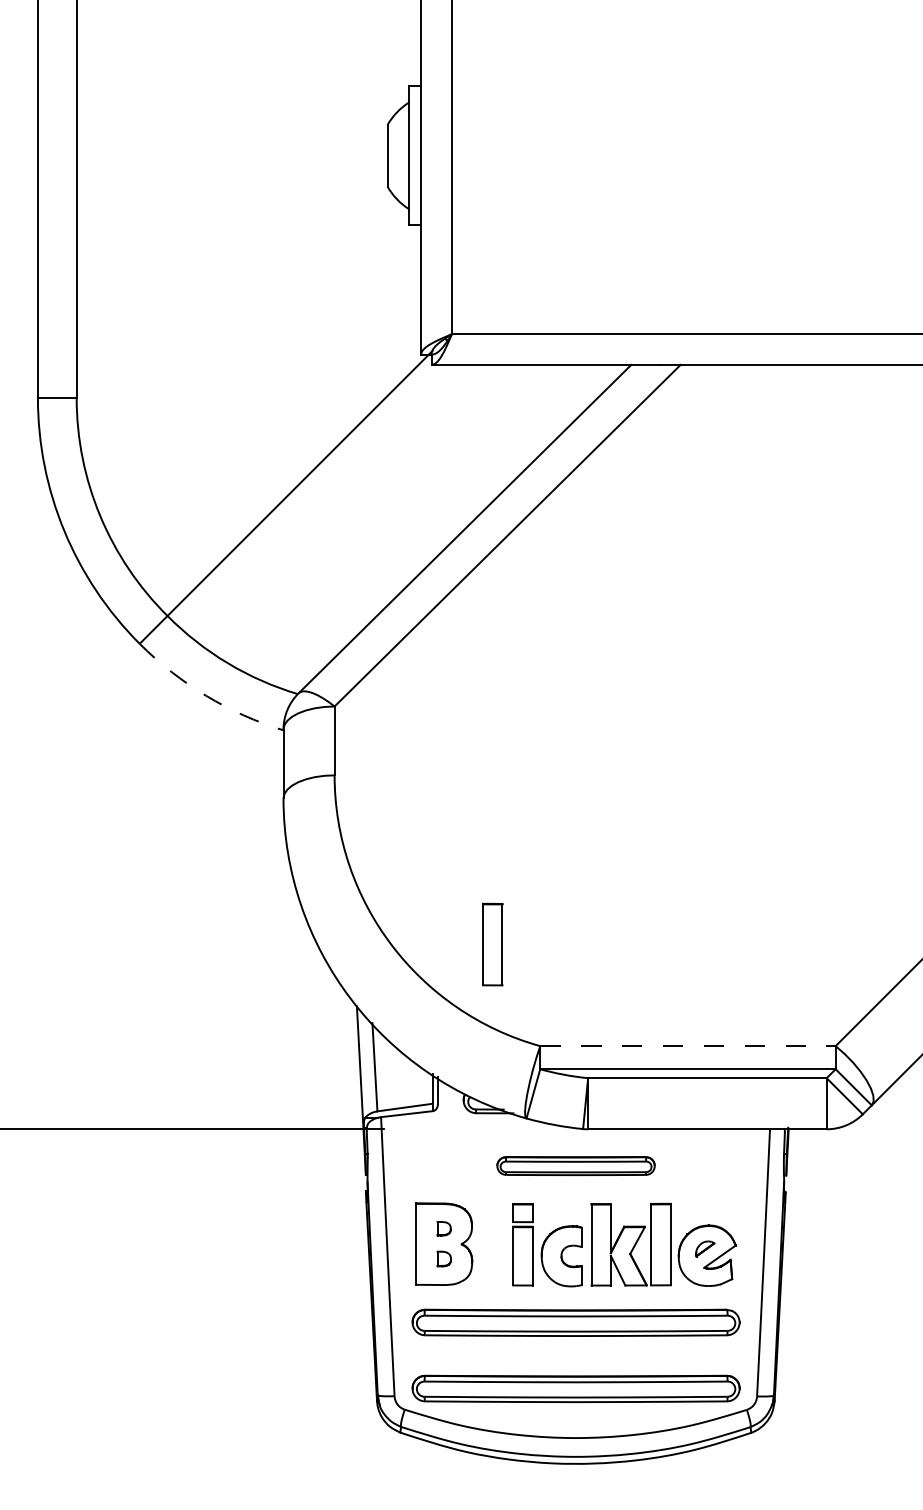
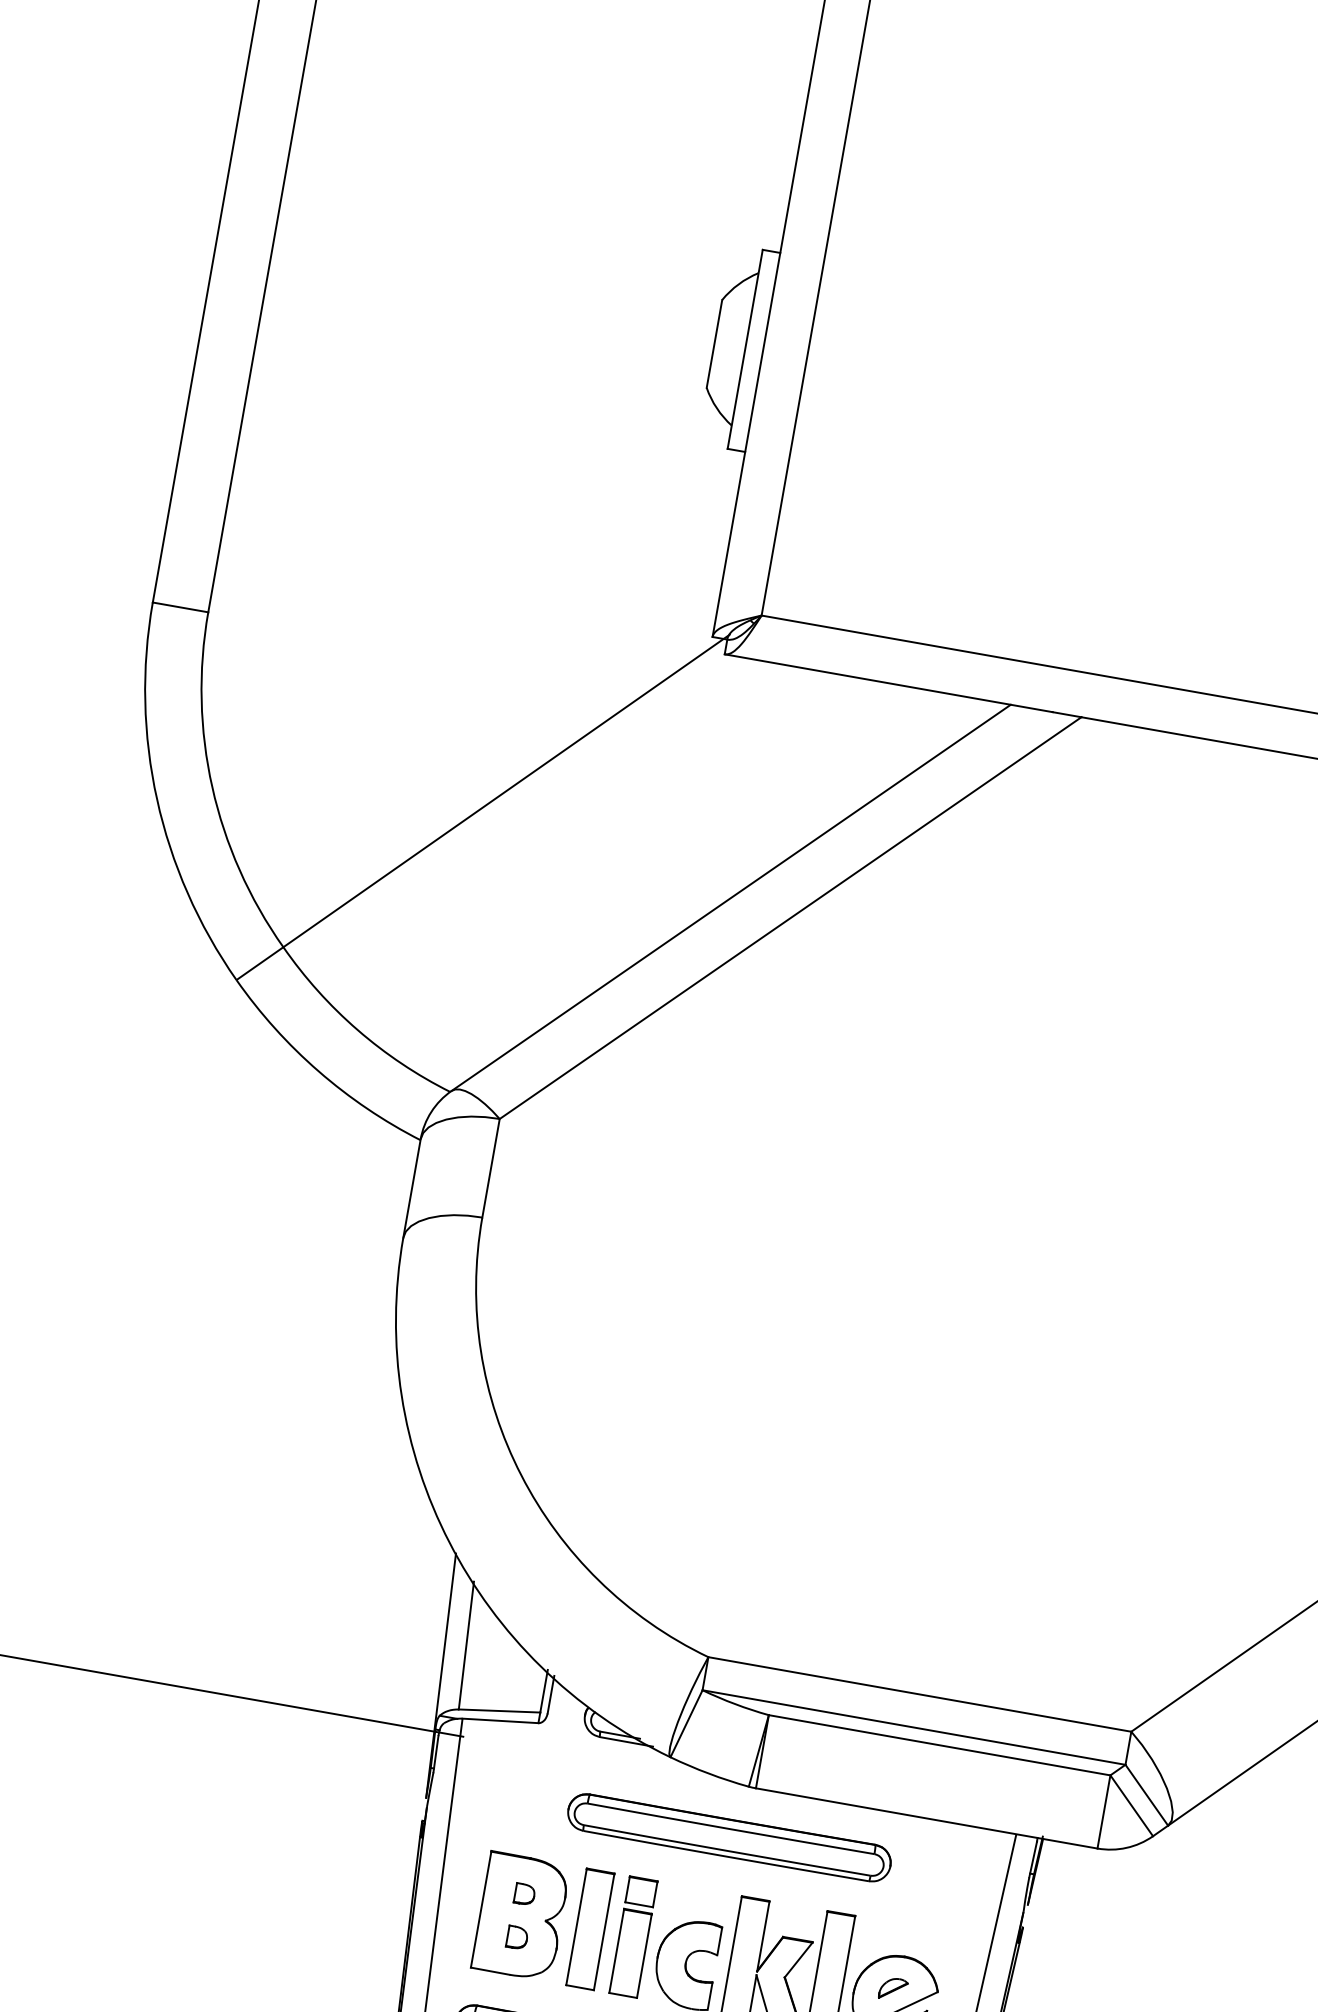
arc: (206, 695) -> (319, 1070), dashed -> solid
part: (492, 944) -> (589, 1929), moved
line: (687, 1046) -> (919, 1694), dashed -> solid
part: (575, 1165) -> (728, 1836), size x1.43

